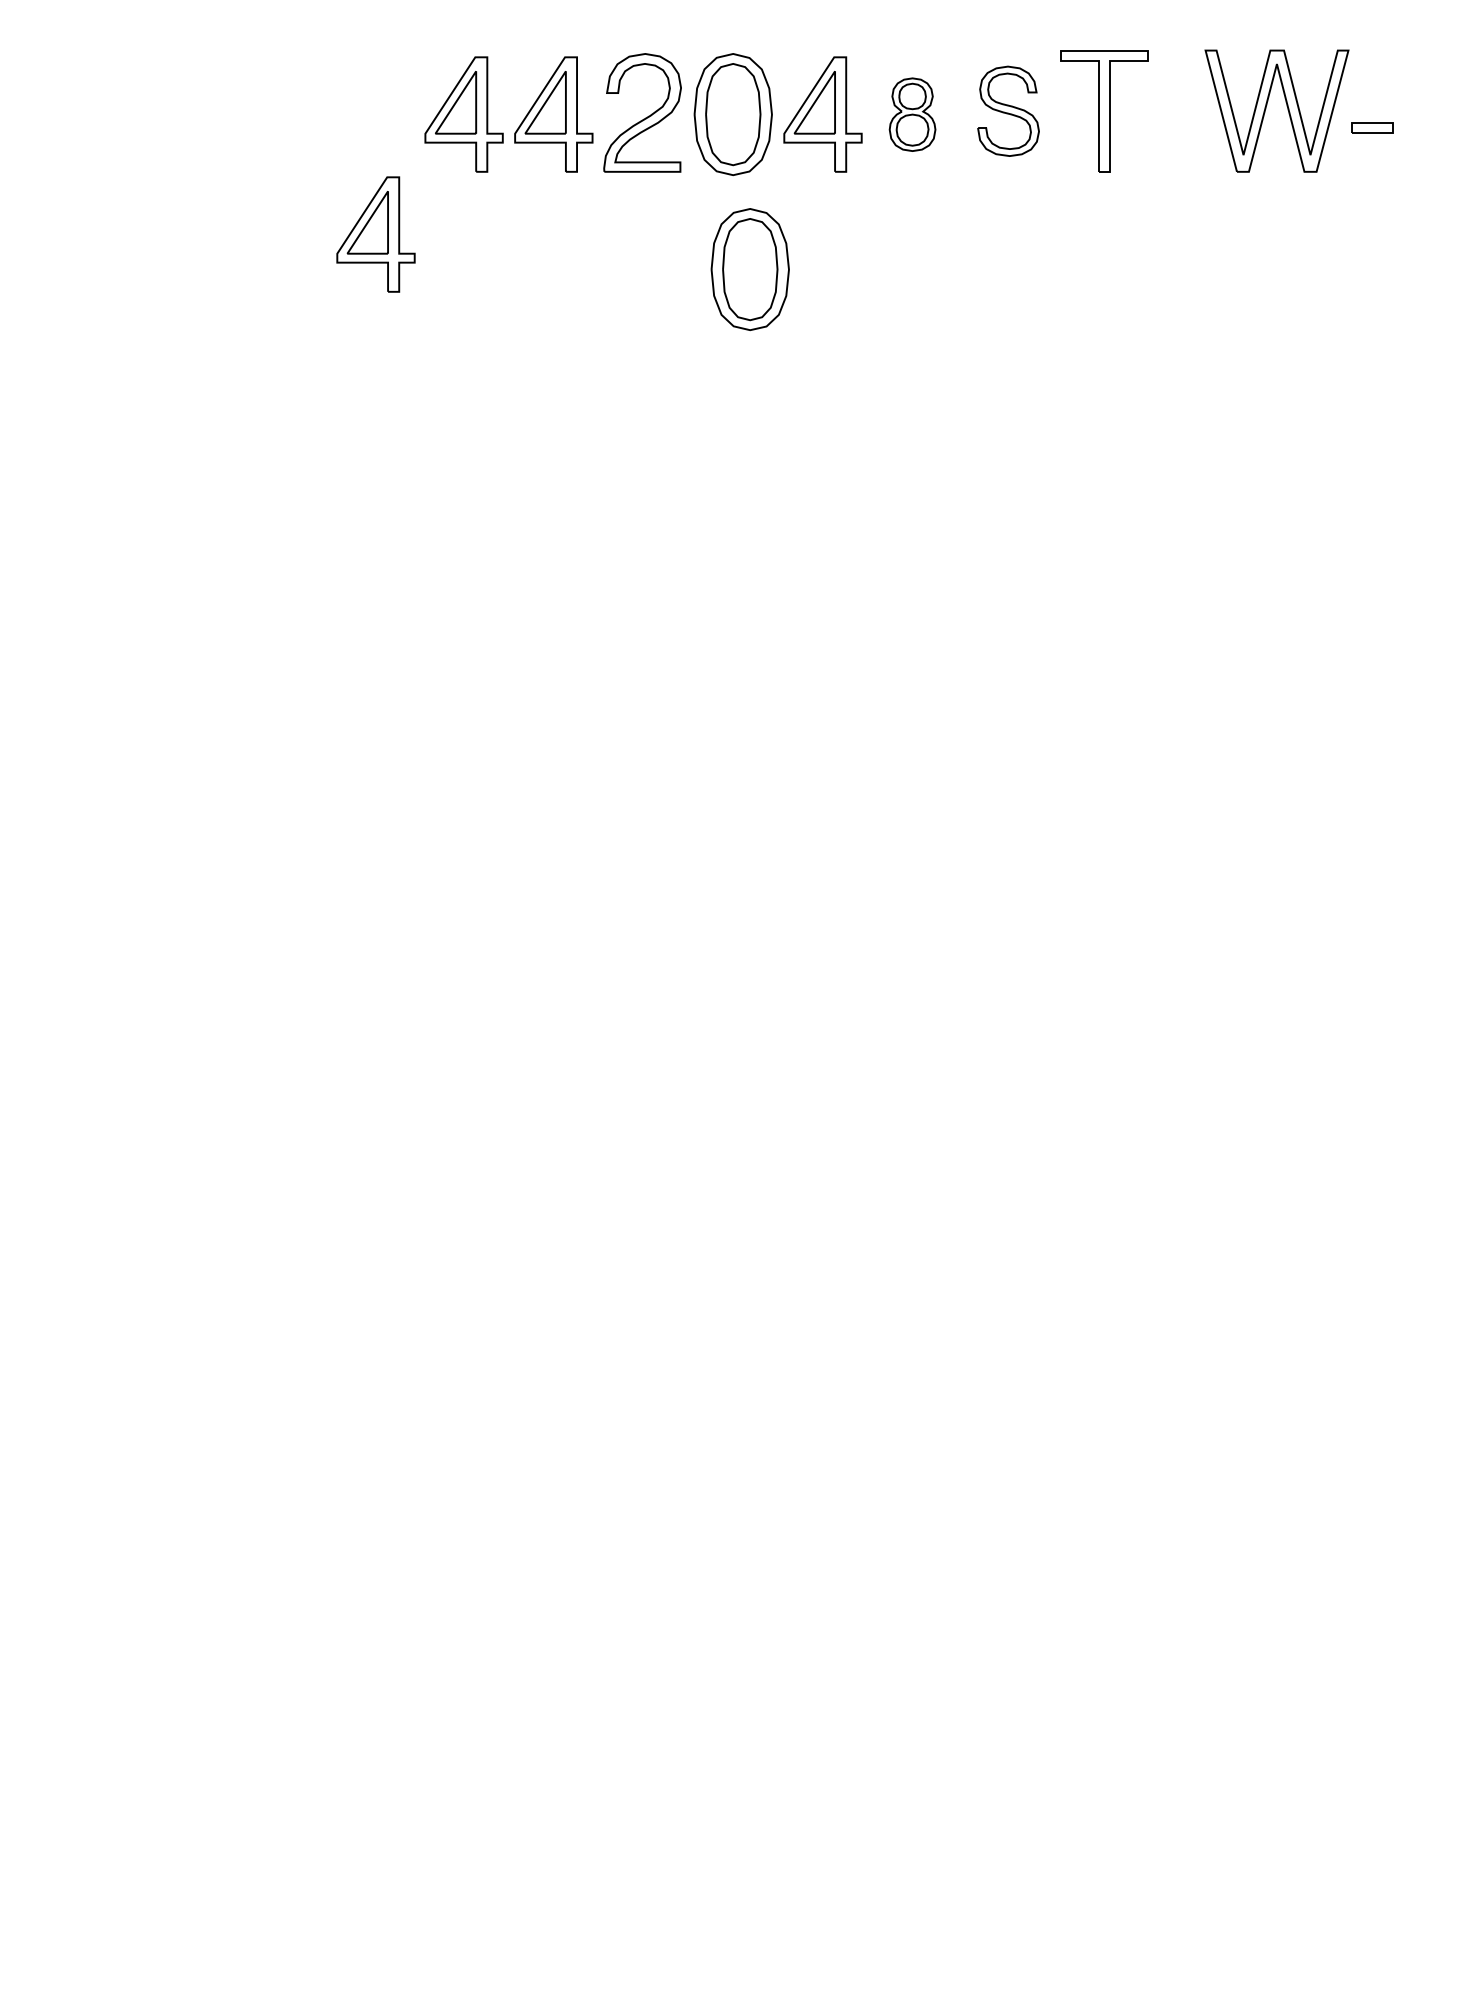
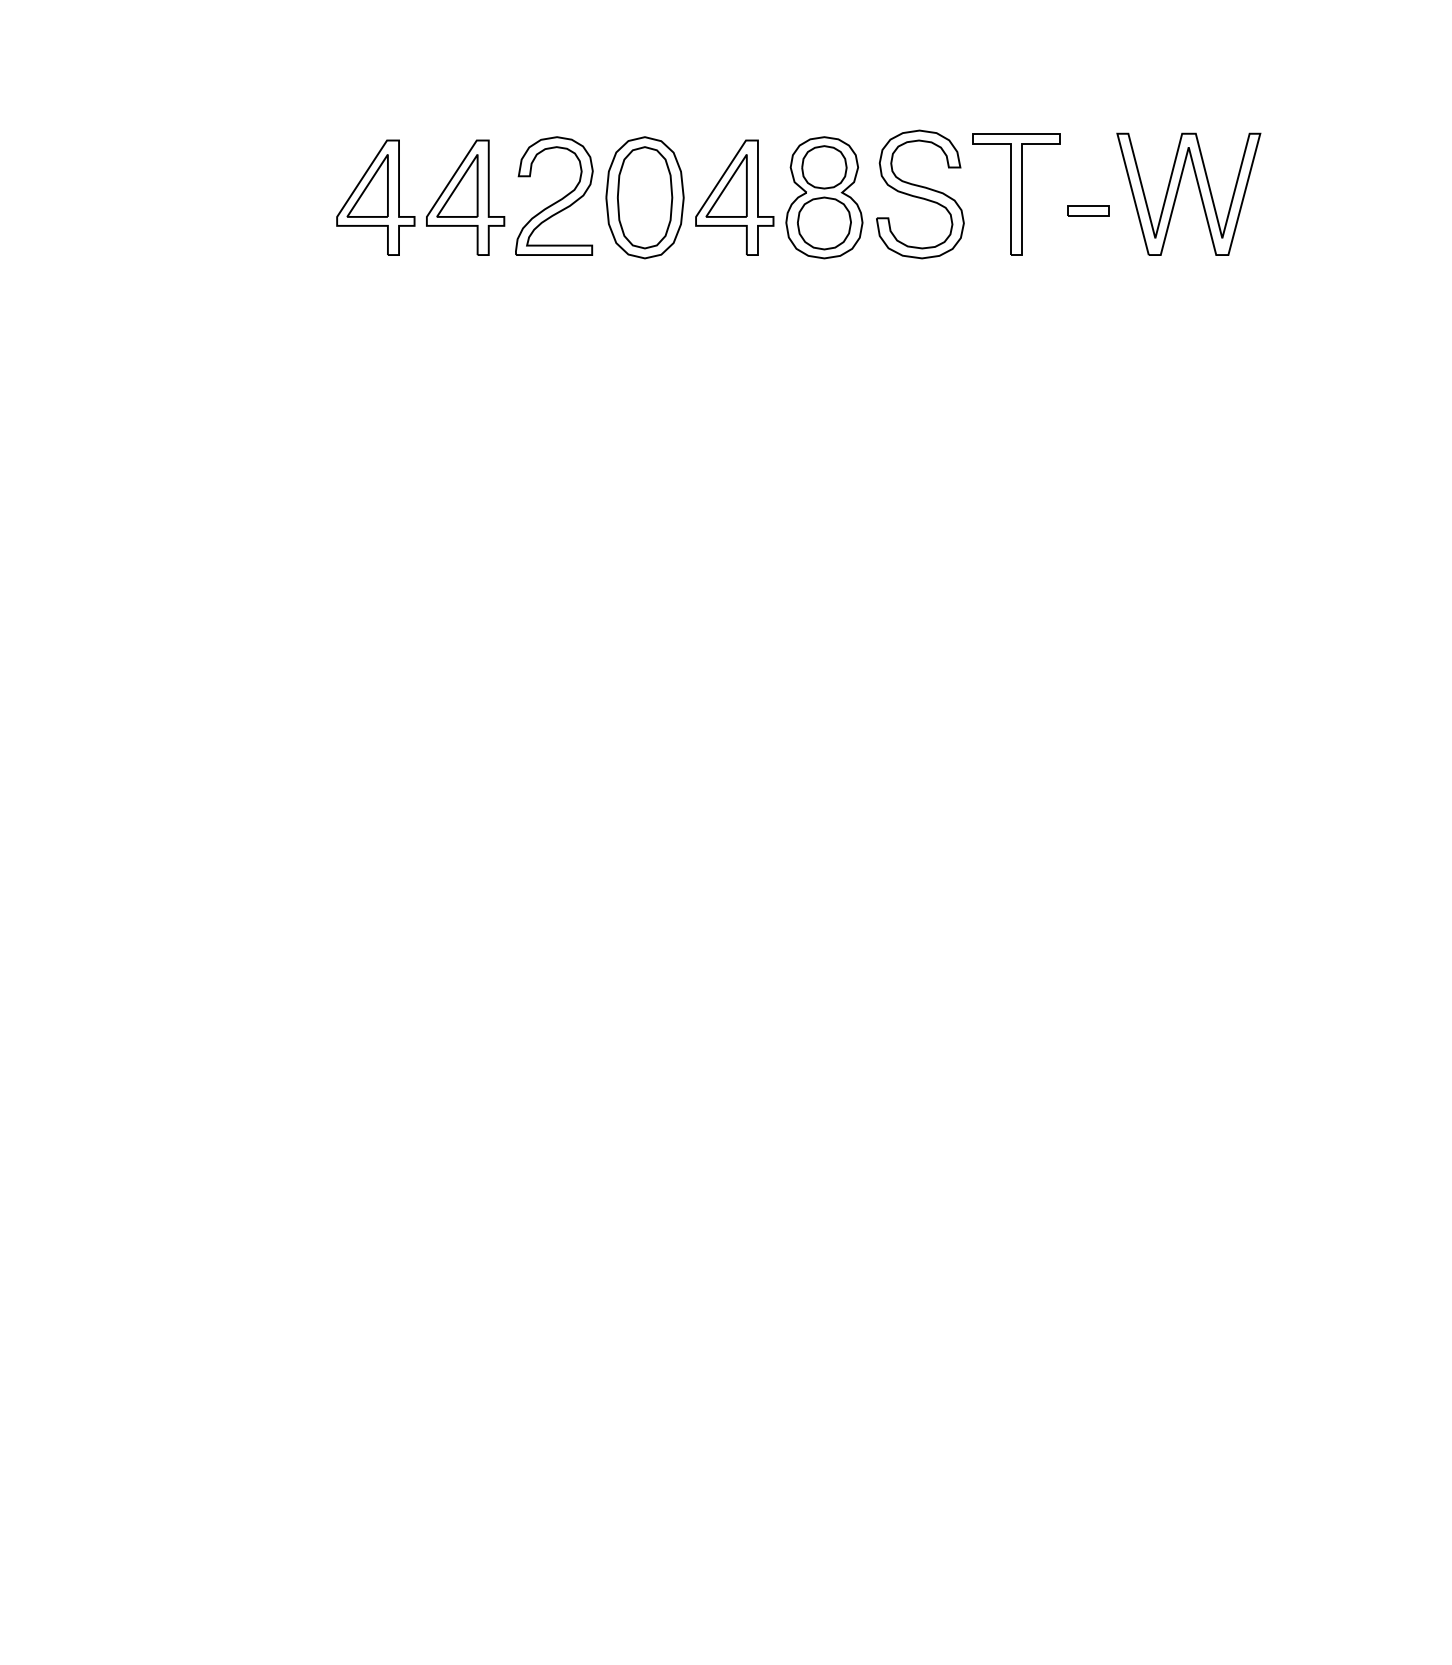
part: (1008, 111) -> (920, 194), size x1.43
part: (912, 114) -> (824, 197), size x1.67
part: (1372, 127) -> (1088, 210), moved
part: (375, 234) -> (287, 317), removed
part: (749, 269) -> (661, 352), removed

